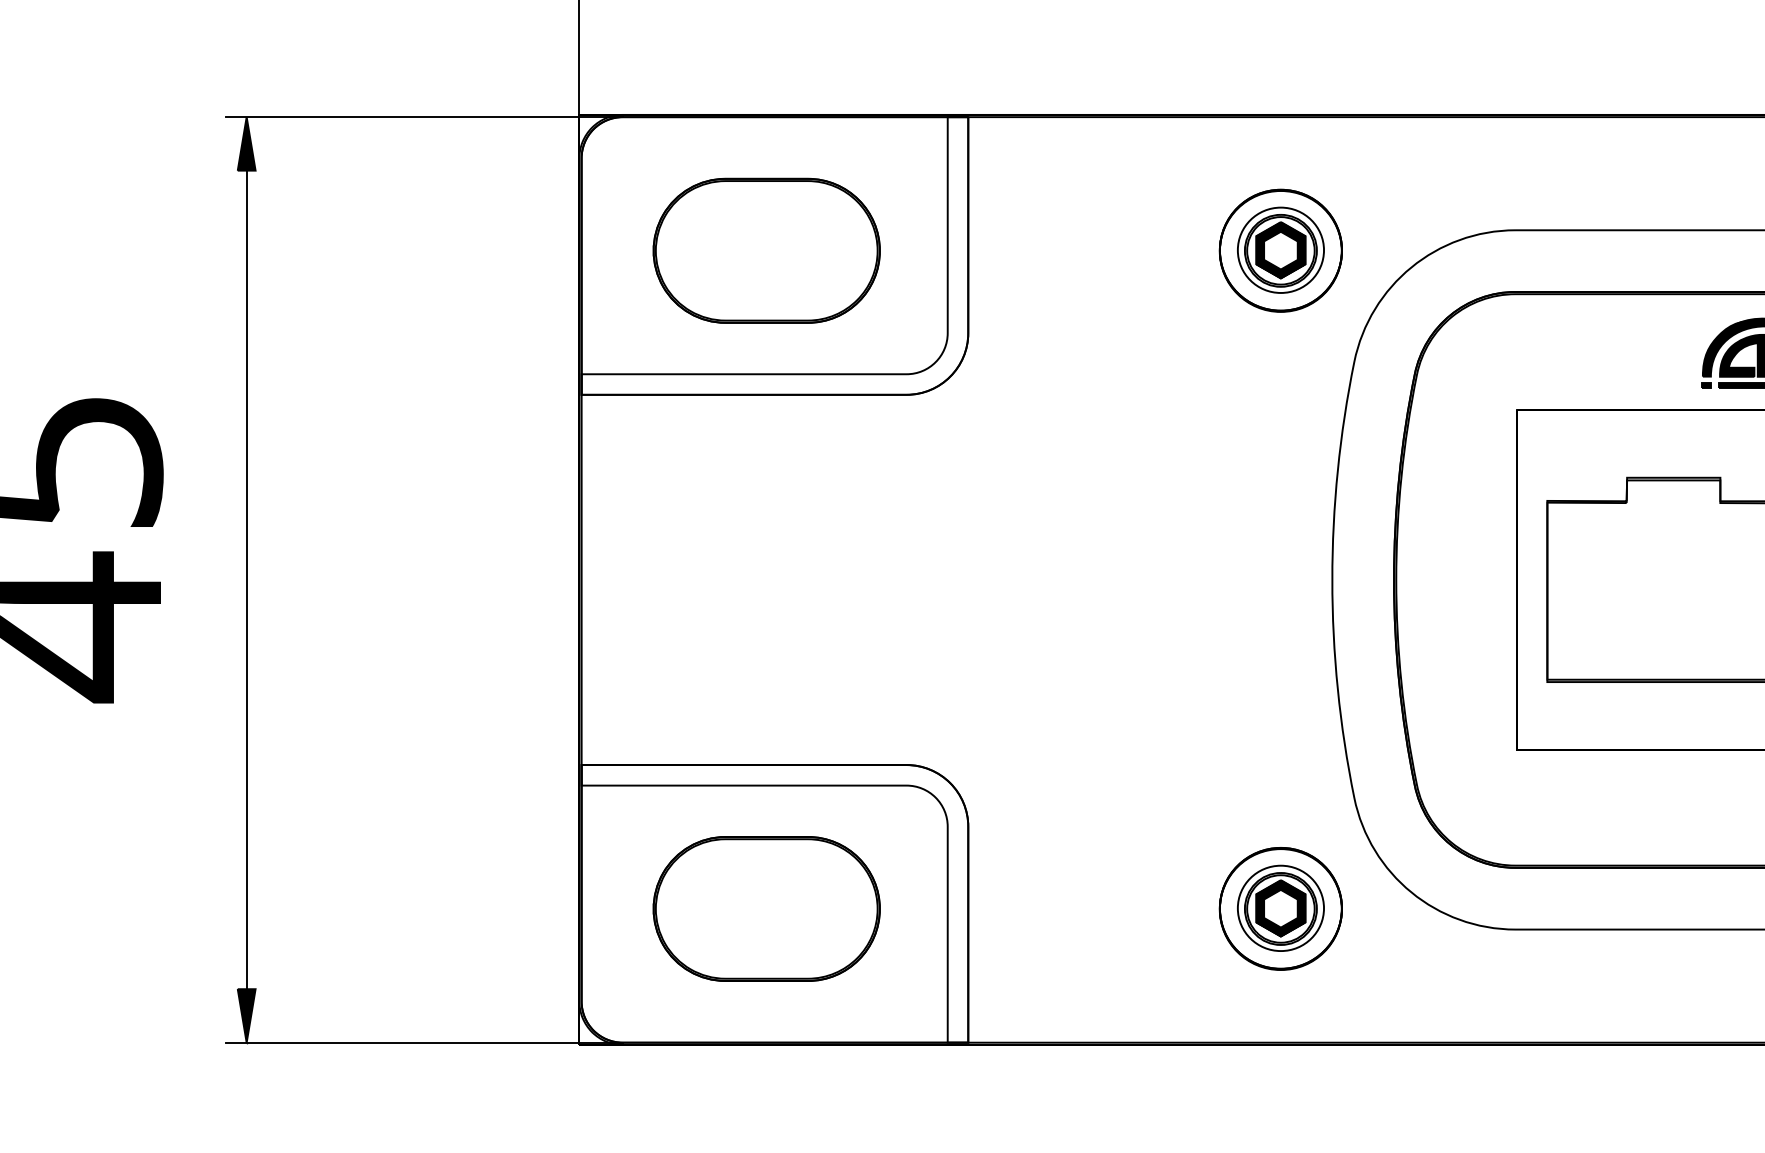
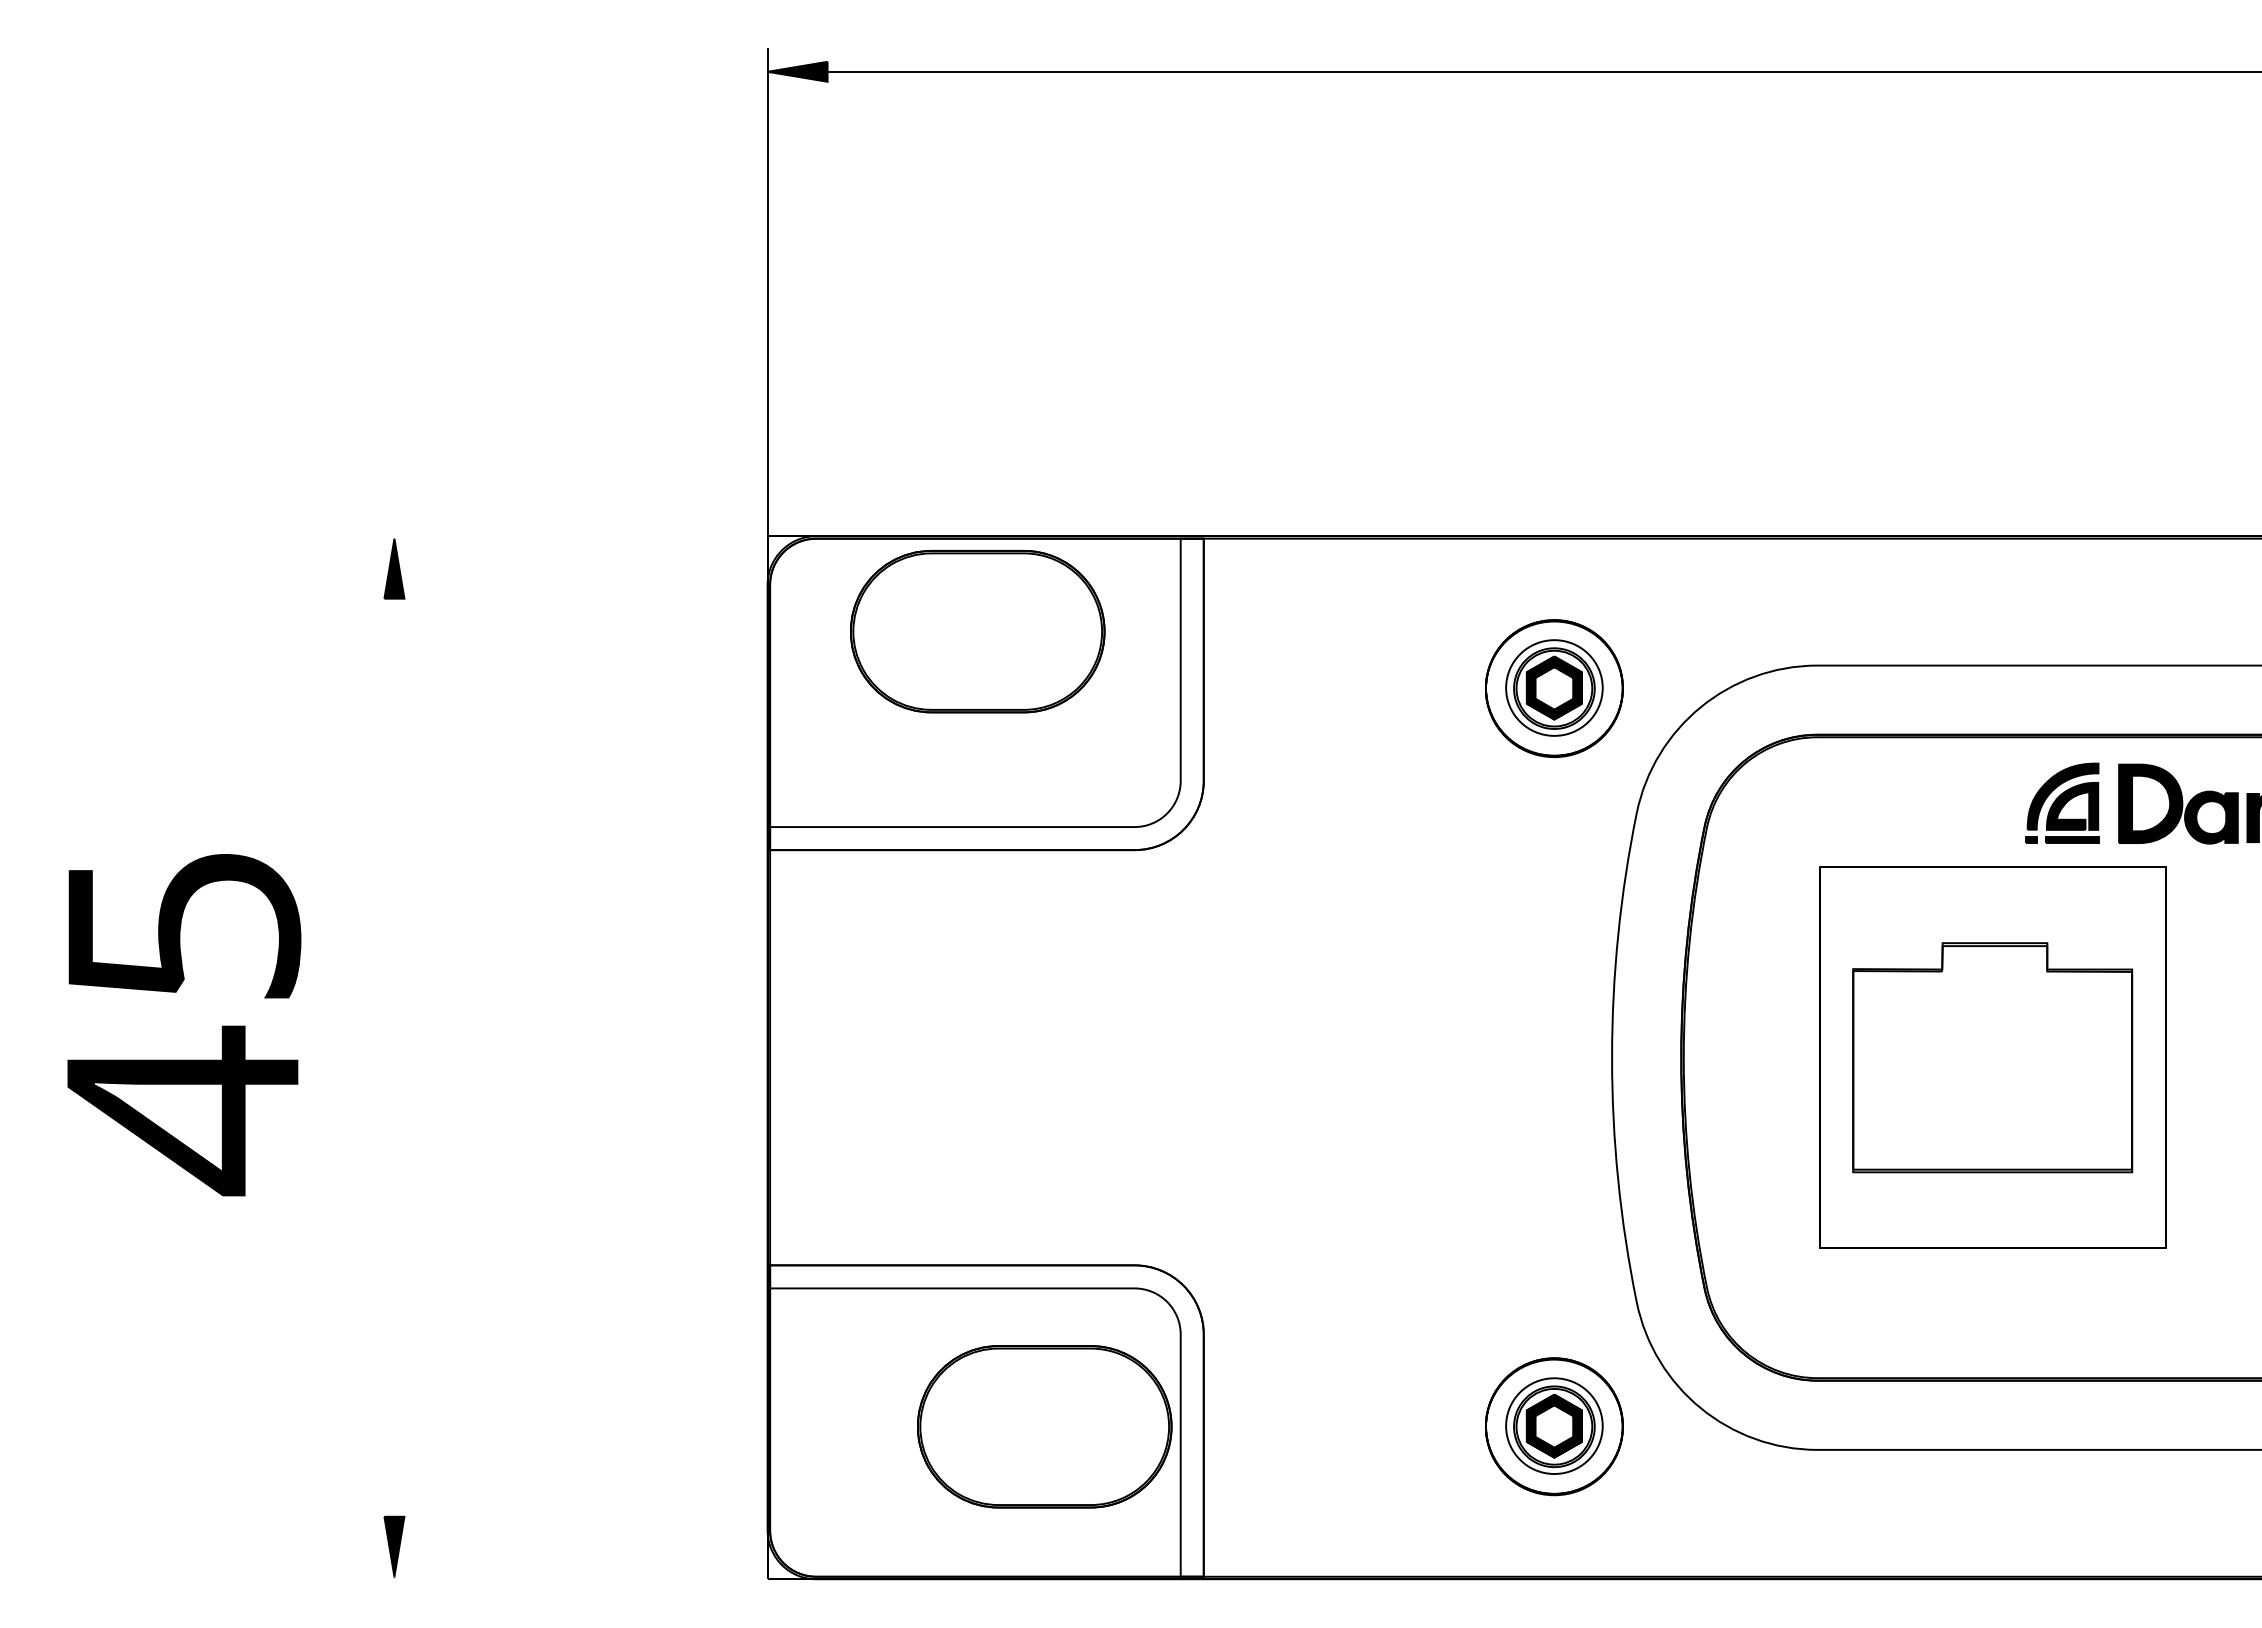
line: (424, 116) -> (593, 538), removed
part: (766, 250) -> (977, 631), moved
line: (246, 579) -> (394, 1057), removed
part: (766, 908) -> (1044, 1426), moved
line: (424, 1042) -> (593, 1576), removed

